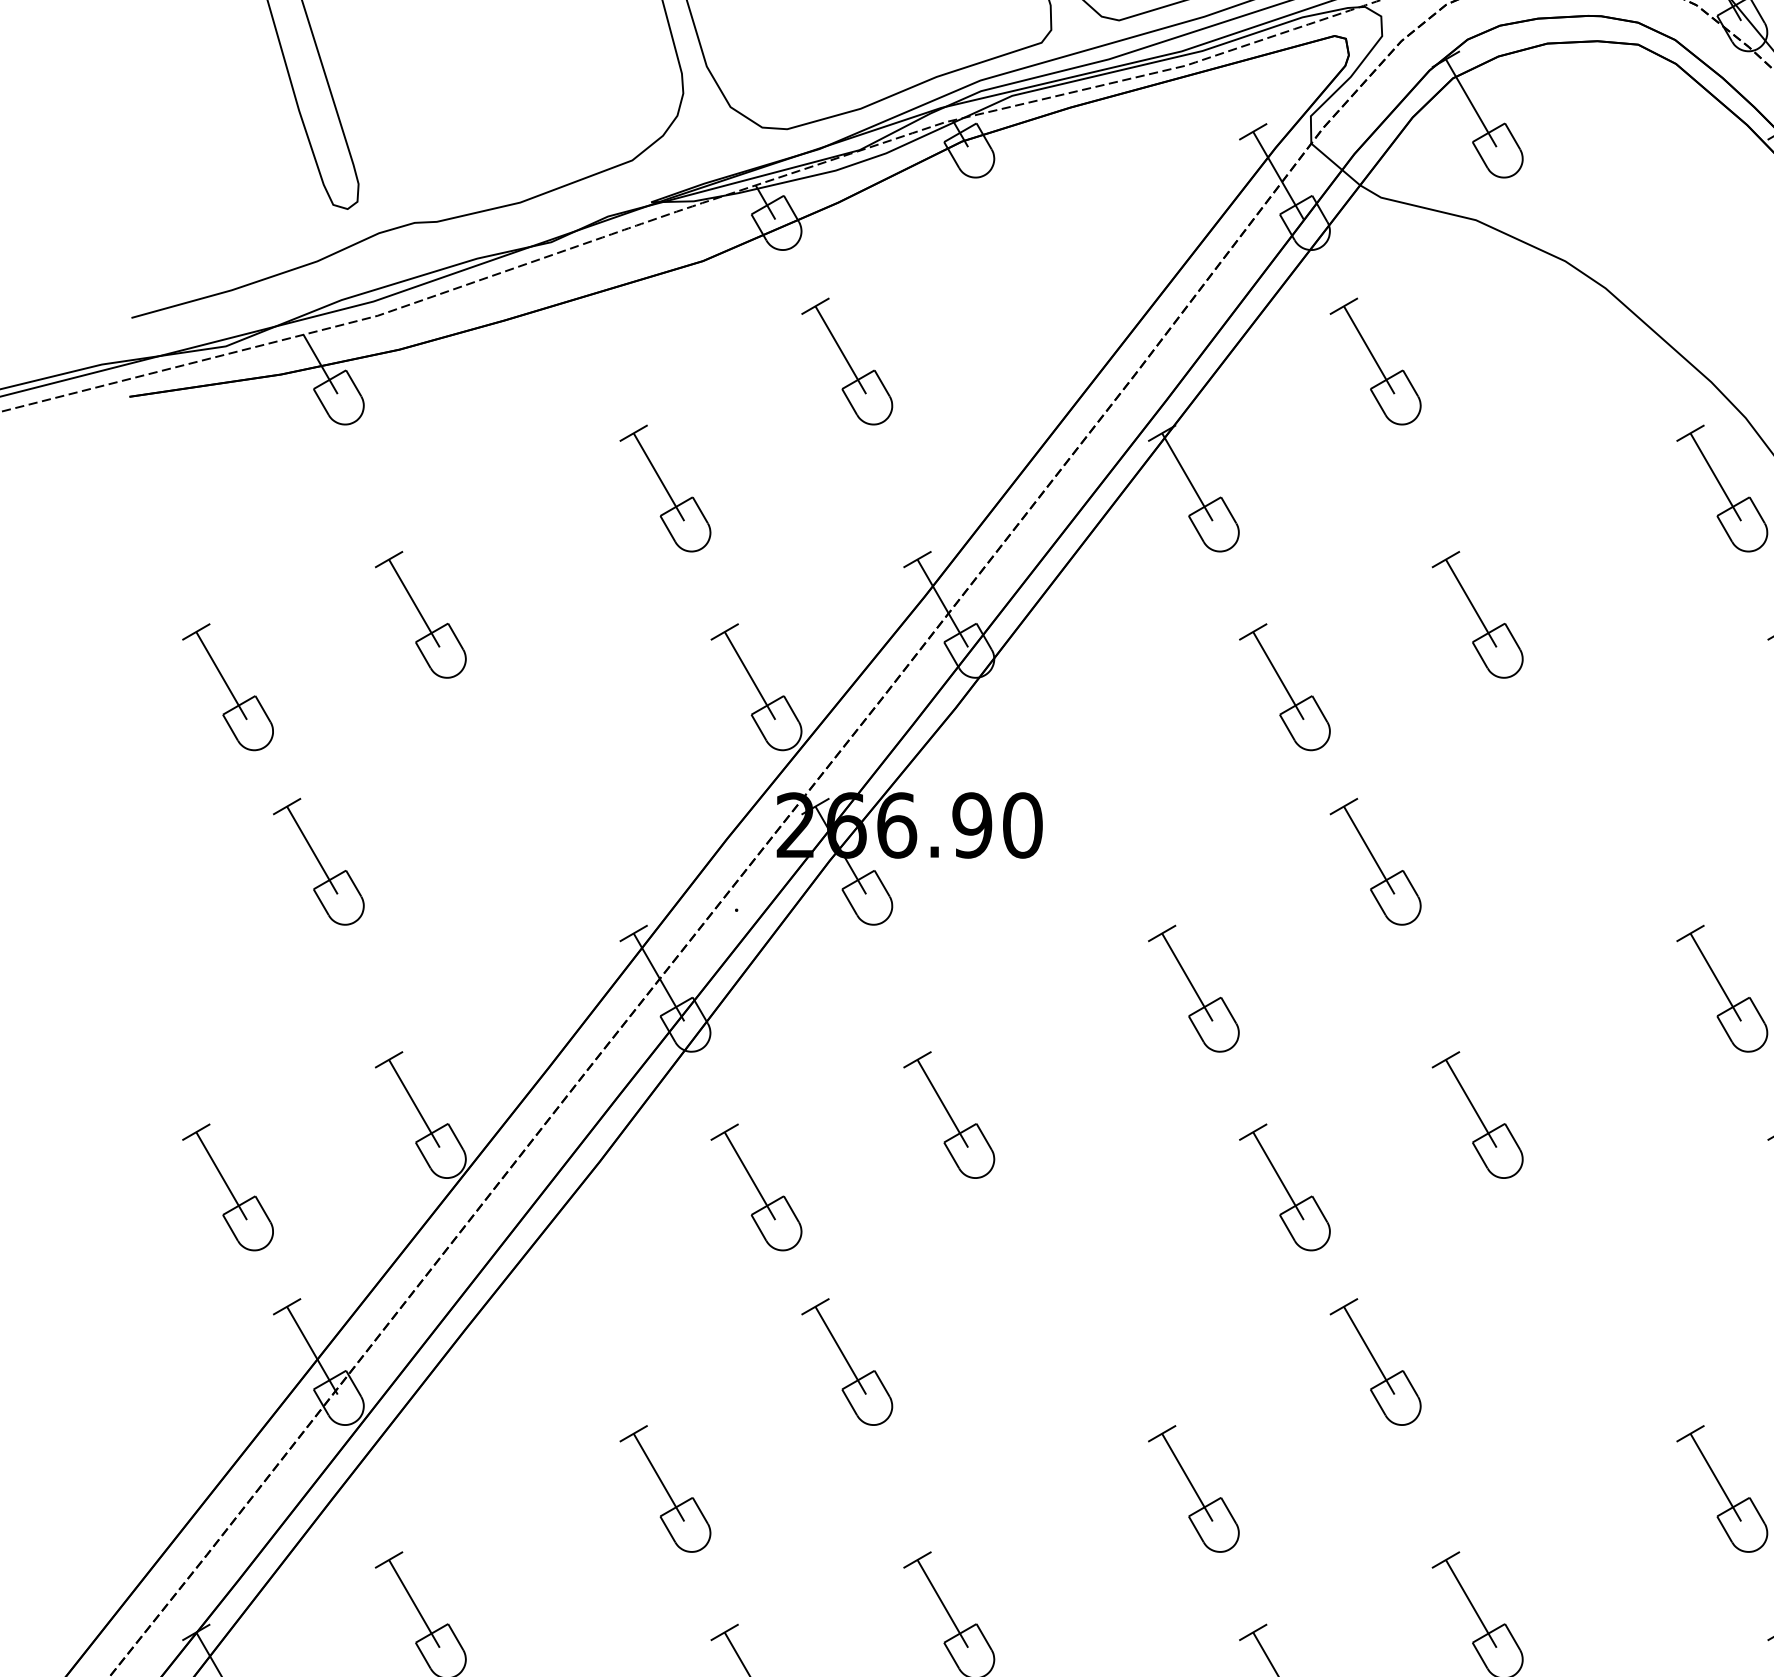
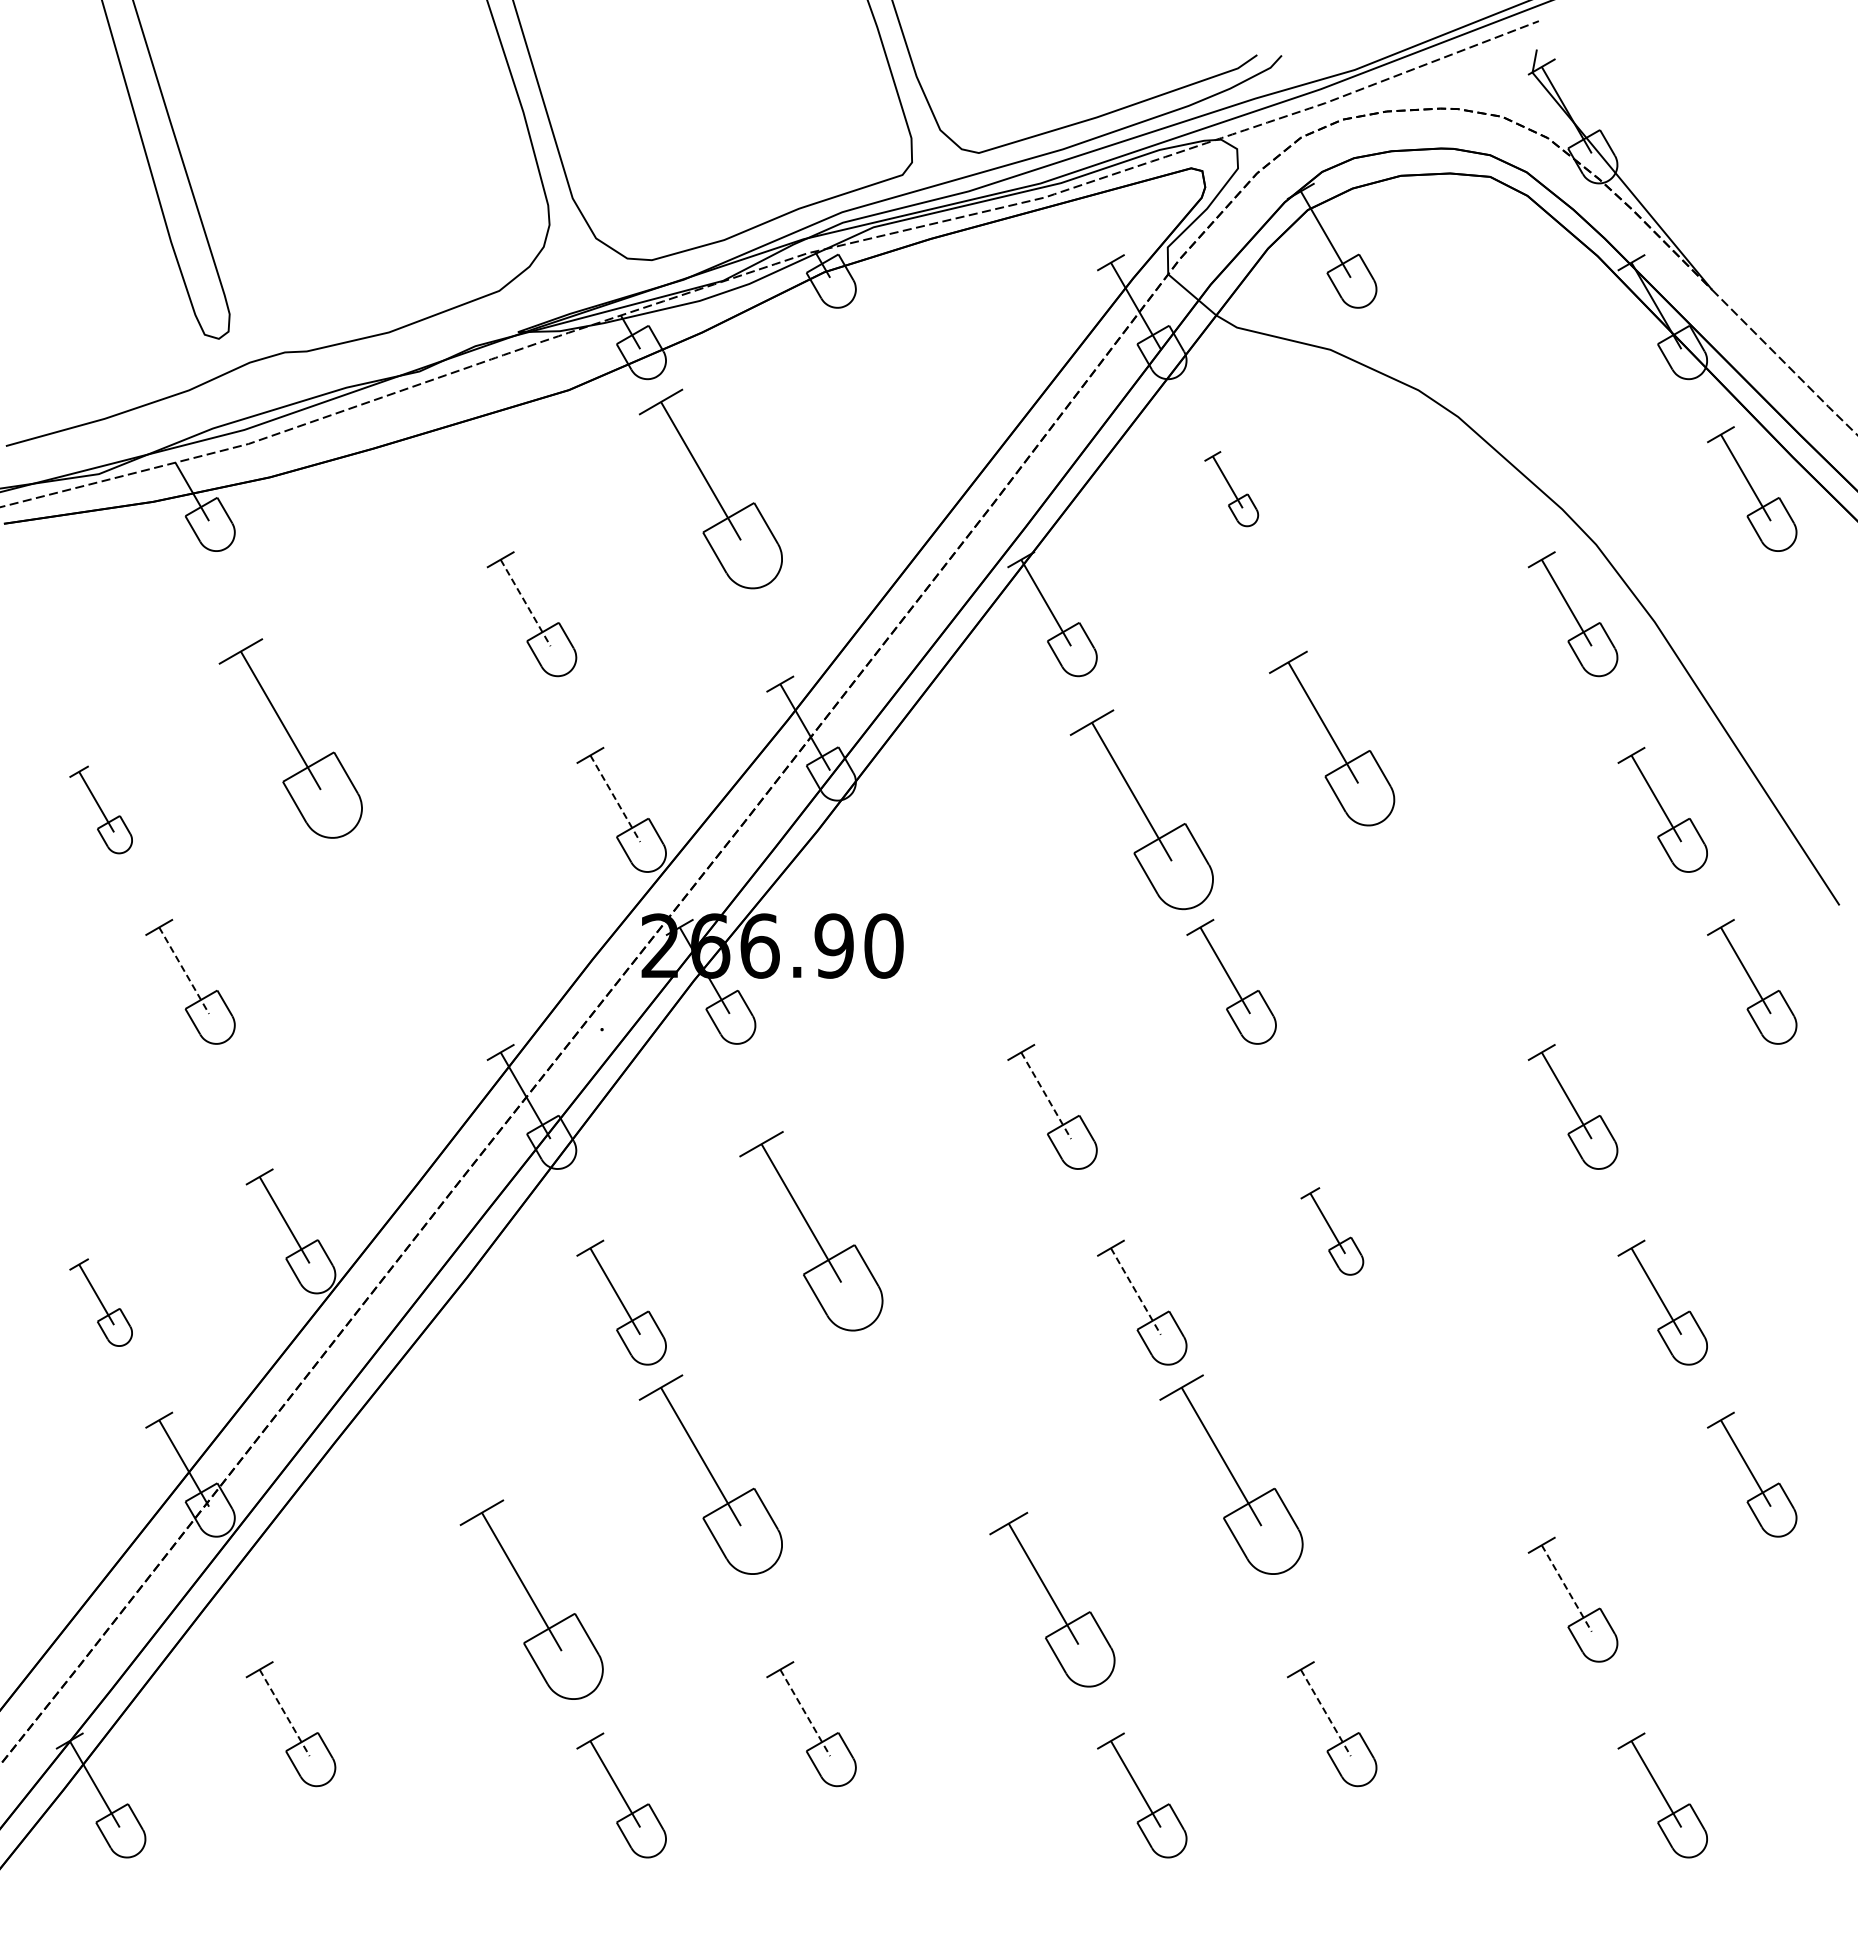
part: (846, 360) -> (710, 488), size x1.6
part: (1375, 360) -> (1231, 488), size x0.6
line: (658, 477) -> (525, 603), solid -> dashed
part: (420, 614) -> (290, 738), size x1.6
part: (1477, 614) -> (1331, 738), size x1.4
line: (750, 675) -> (615, 798), solid -> dashed
part: (227, 686) -> (100, 809), size x0.7
part: (1285, 686) -> (1142, 809), size x1.6
line: (312, 850) -> (184, 970), solid -> dashed
line: (1187, 977) -> (1046, 1095), solid -> dashed
part: (949, 1115) -> (811, 1231), size x1.6
part: (1478, 1115) -> (1332, 1231), size x0.7
line: (1278, 1176) -> (1135, 1291), solid -> dashed
part: (227, 1187) -> (100, 1302), size x0.7
part: (846, 1361) -> (710, 1474), size x1.6
part: (1375, 1361) -> (1231, 1474), size x1.6
line: (1715, 1477) -> (1566, 1588), solid -> dashed
part: (664, 1488) -> (531, 1599), size x1.6
part: (1193, 1488) -> (1052, 1599), size x1.4
line: (414, 1603) -> (284, 1712), solid -> dashed
line: (943, 1603) -> (805, 1712), solid -> dashed
line: (1470, 1603) -> (1325, 1712), solid -> dashed

